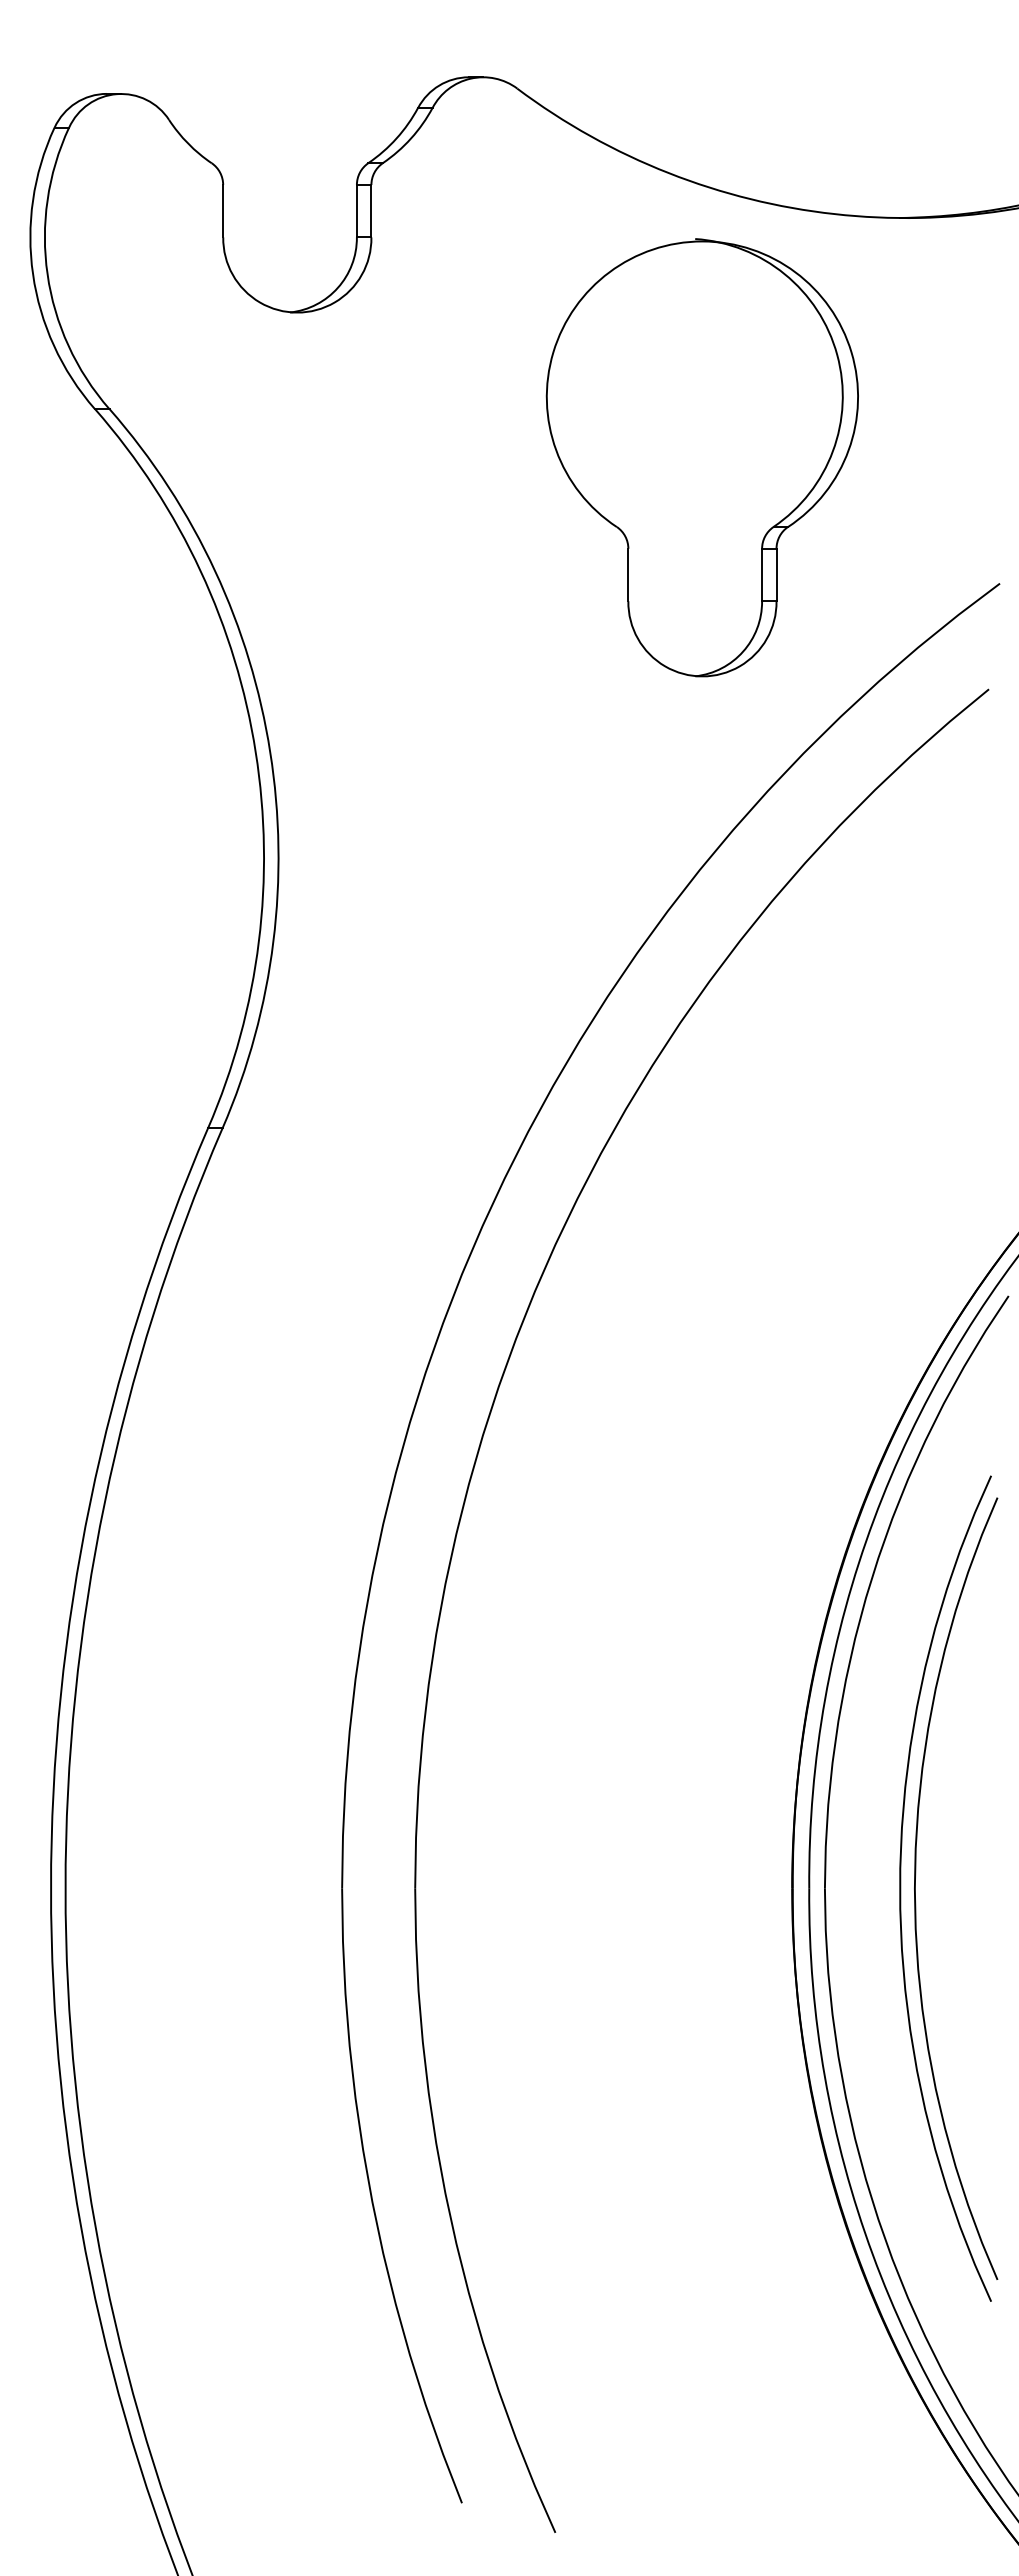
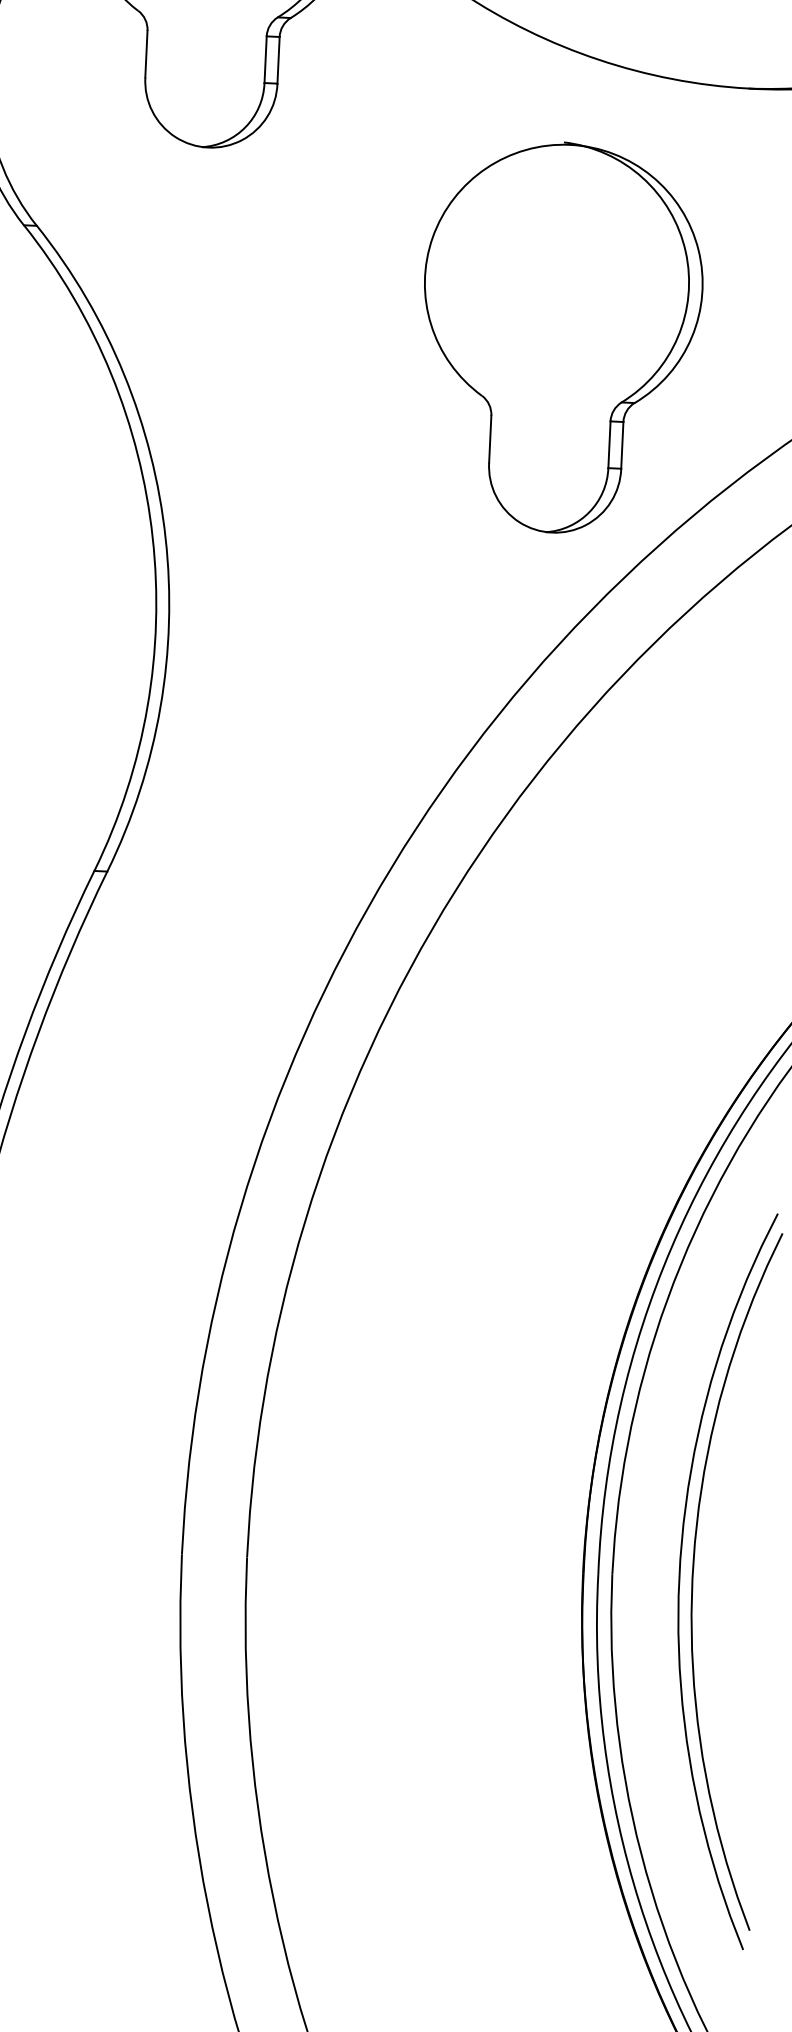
part: (701, 457) -> (560, 337), moved

